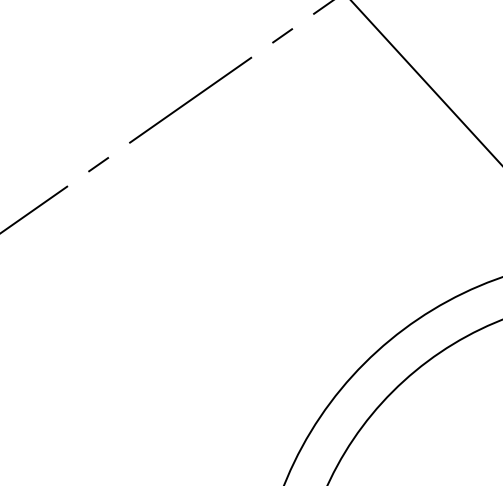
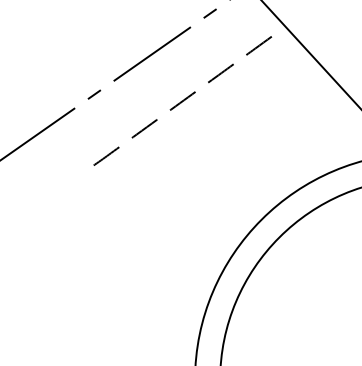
curve: (238, 173) -> (182, 100), added

